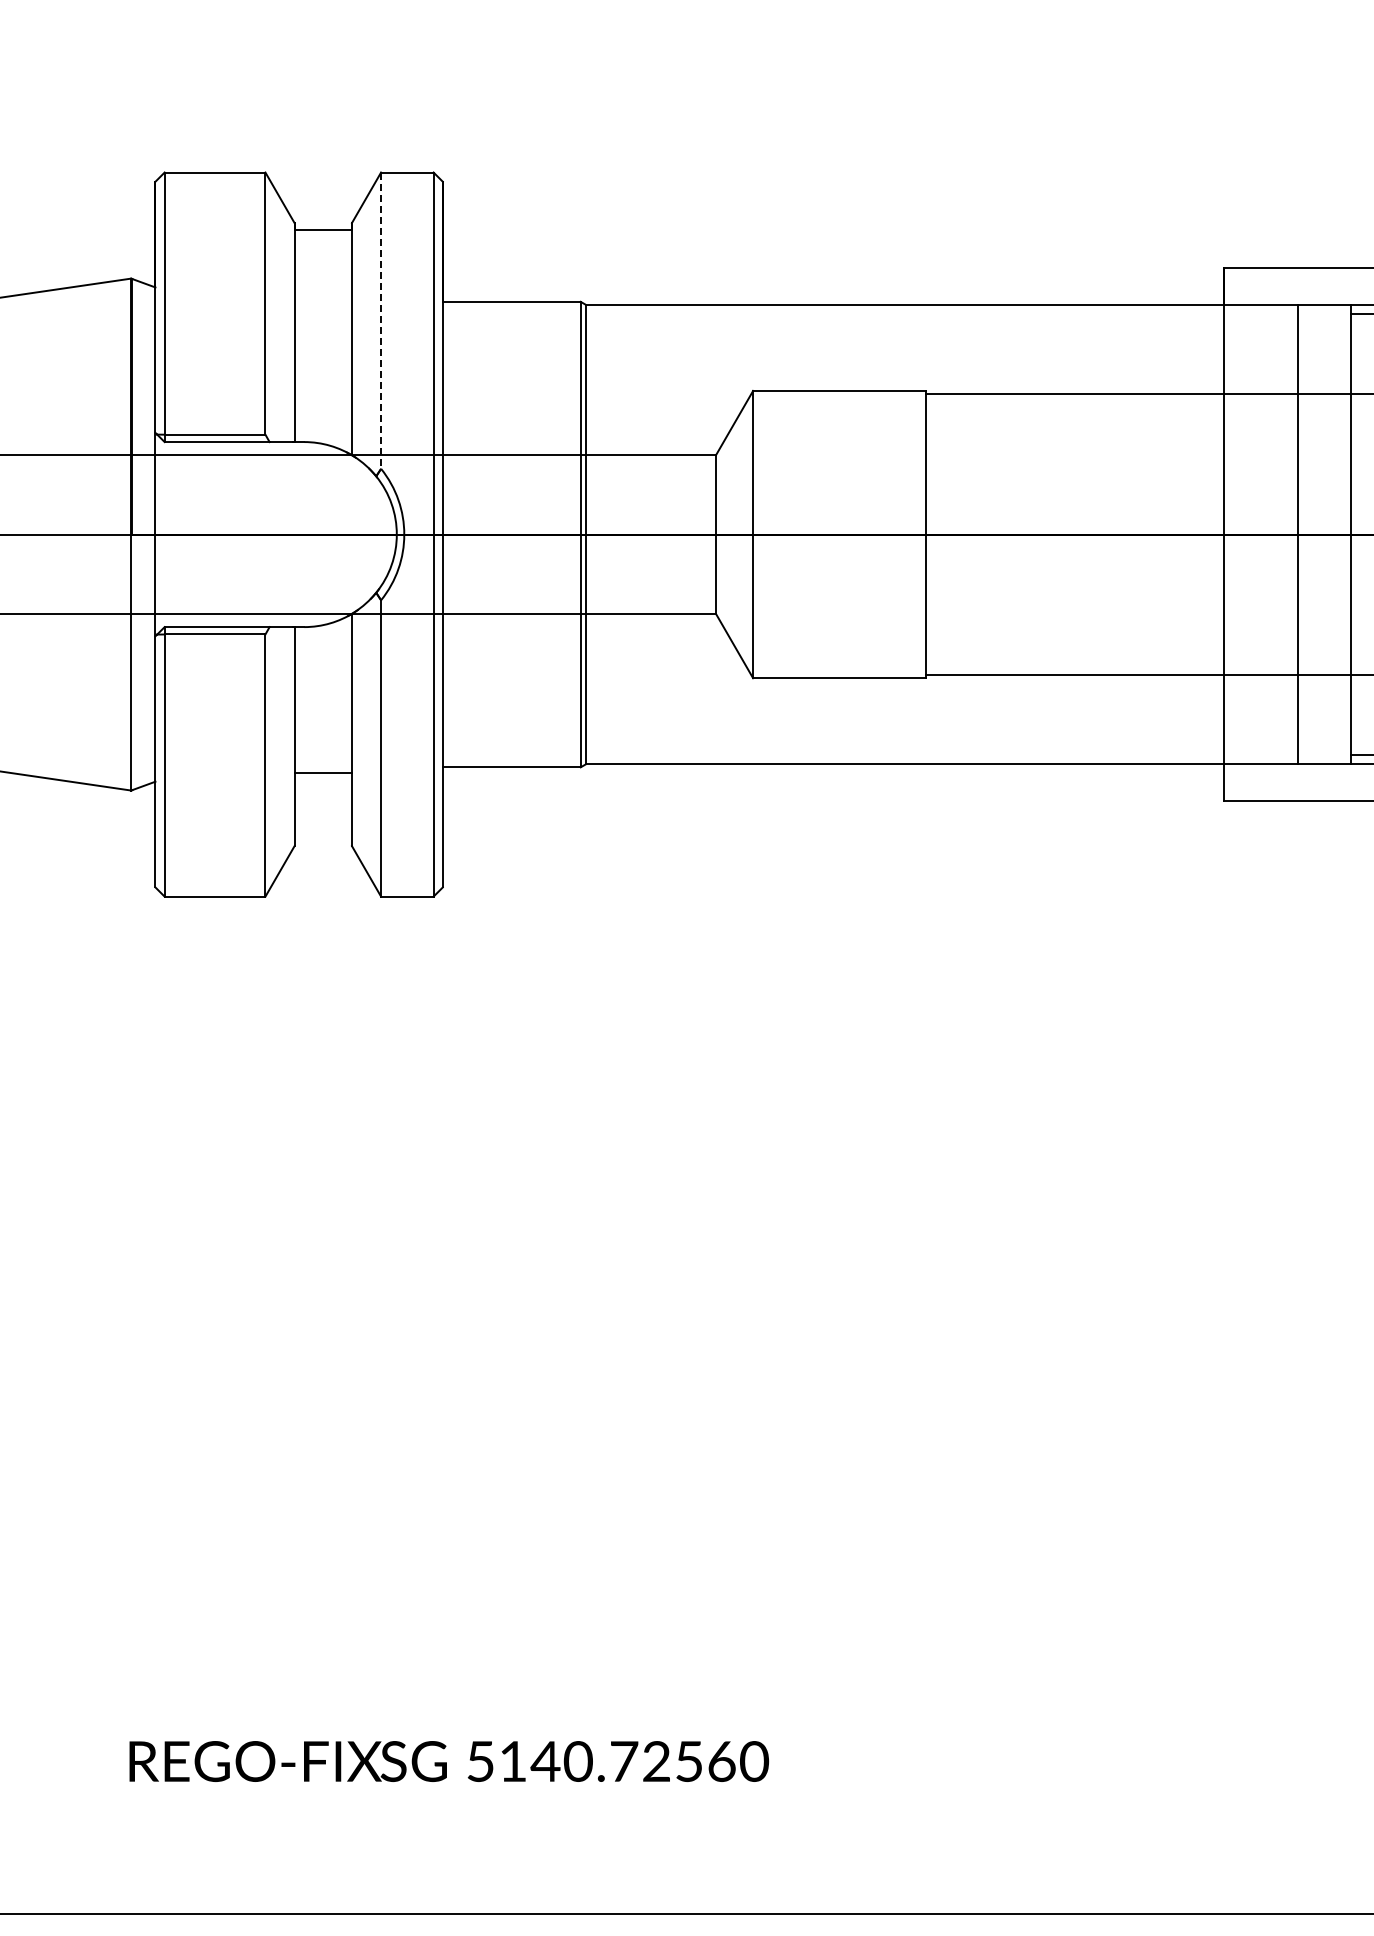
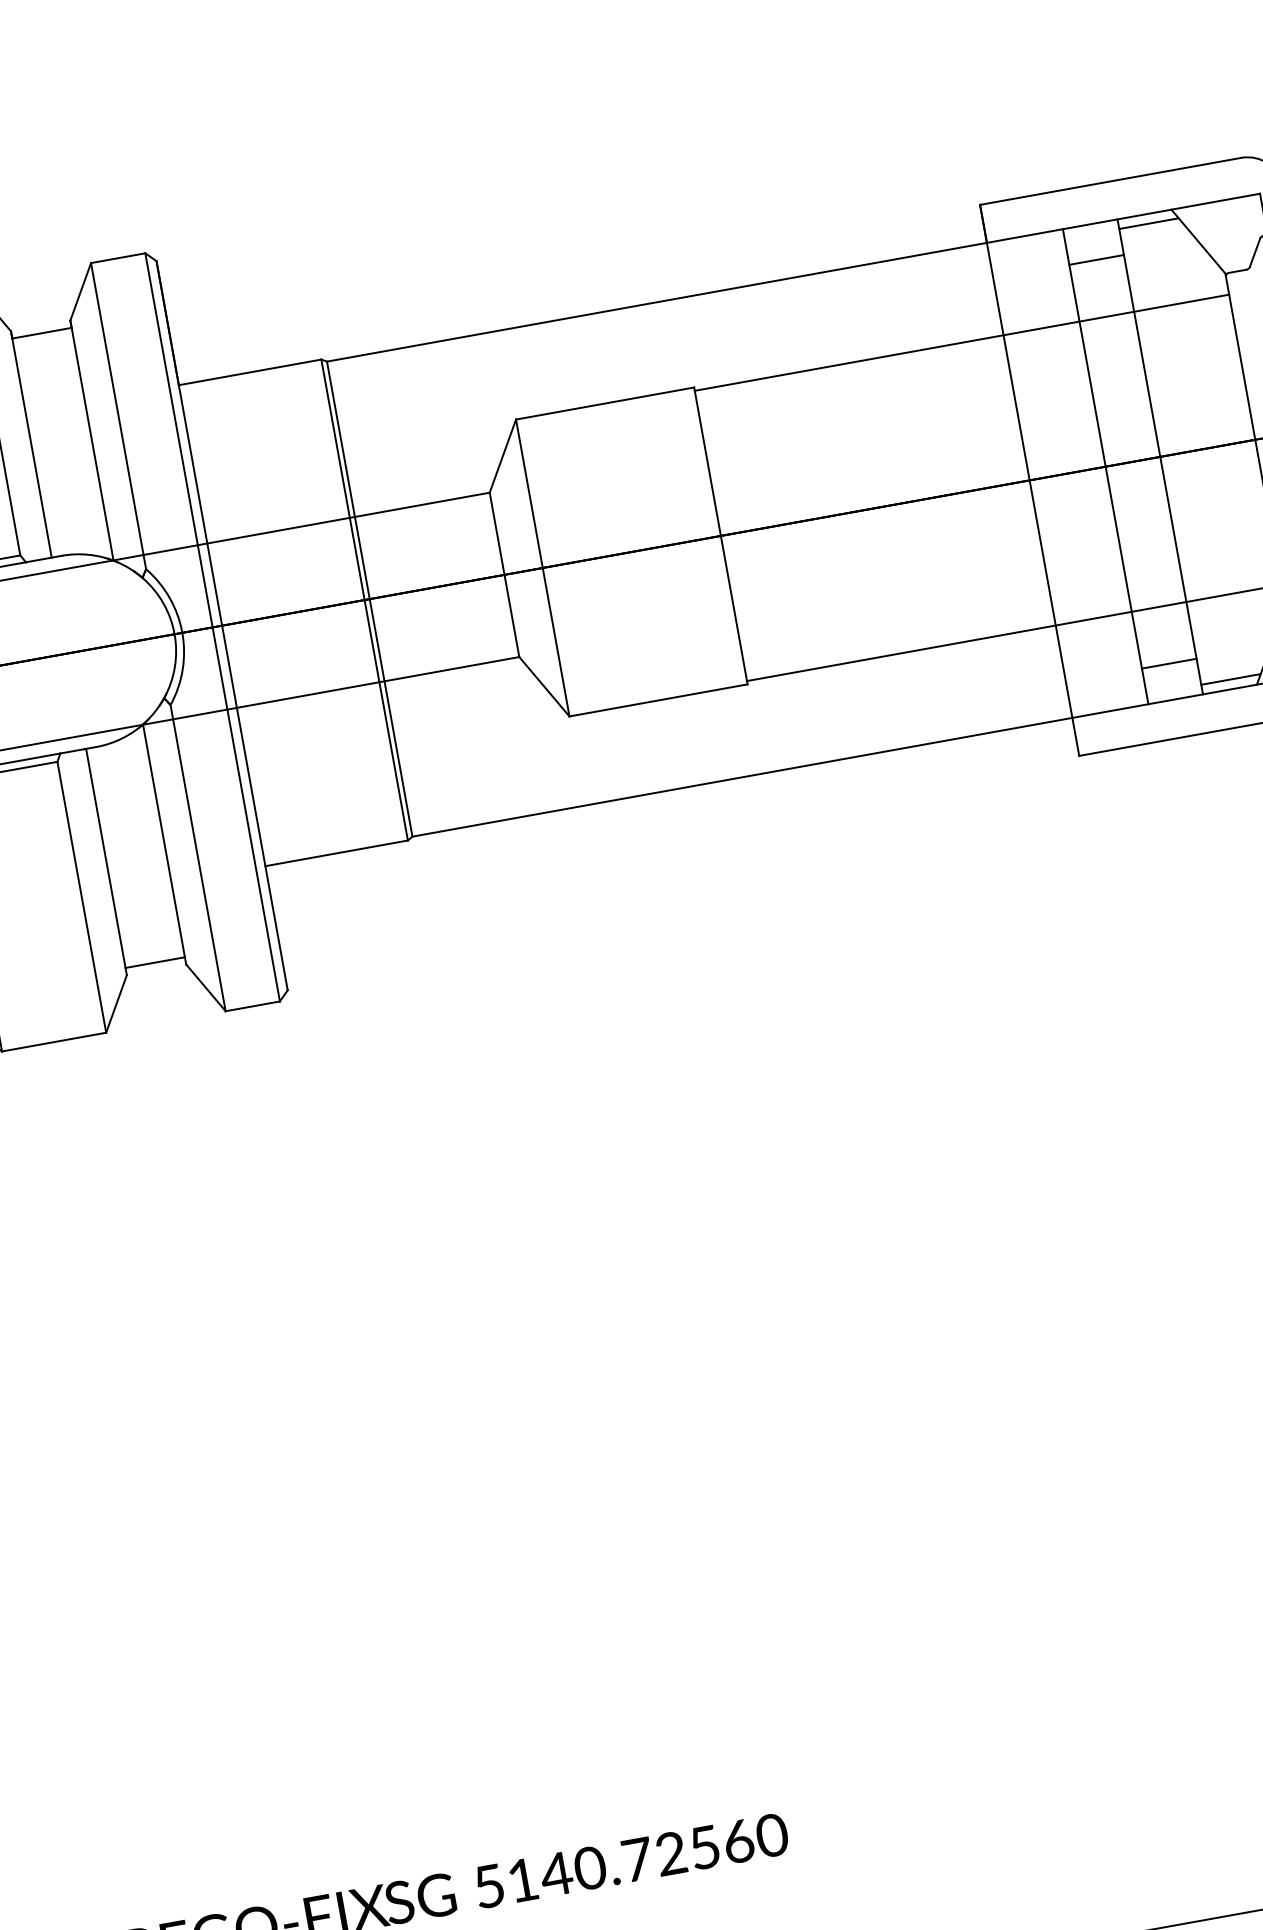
line: (381, 321) -> (119, 416), dashed -> solid
line: (1323, 339) -> (1095, 260), added
line: (1323, 729) -> (1168, 663), added
line: (323, 773) -> (155, 962), moved

